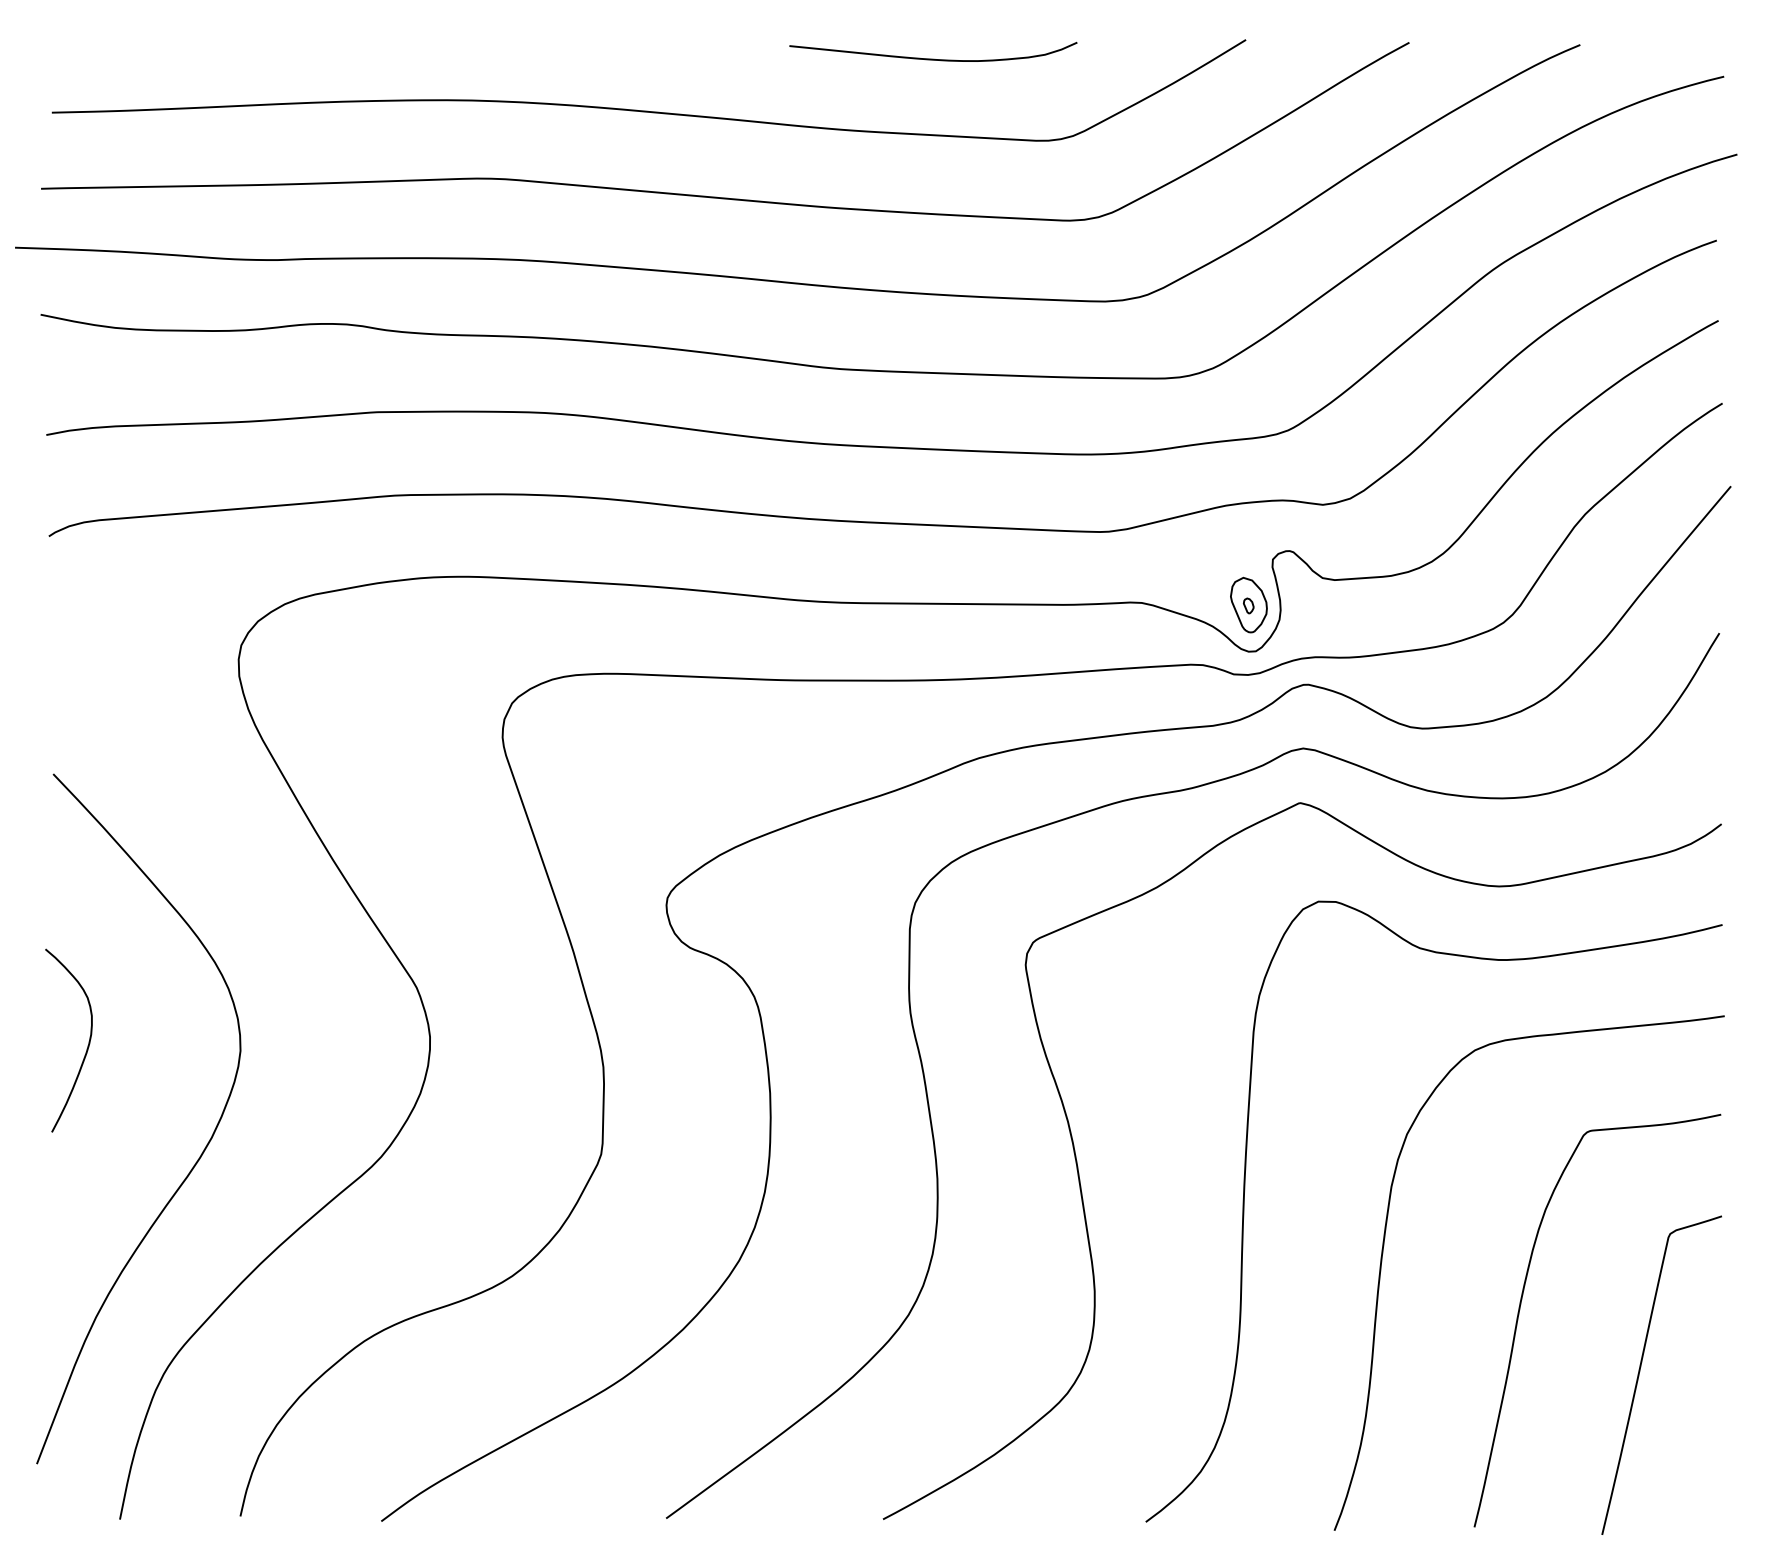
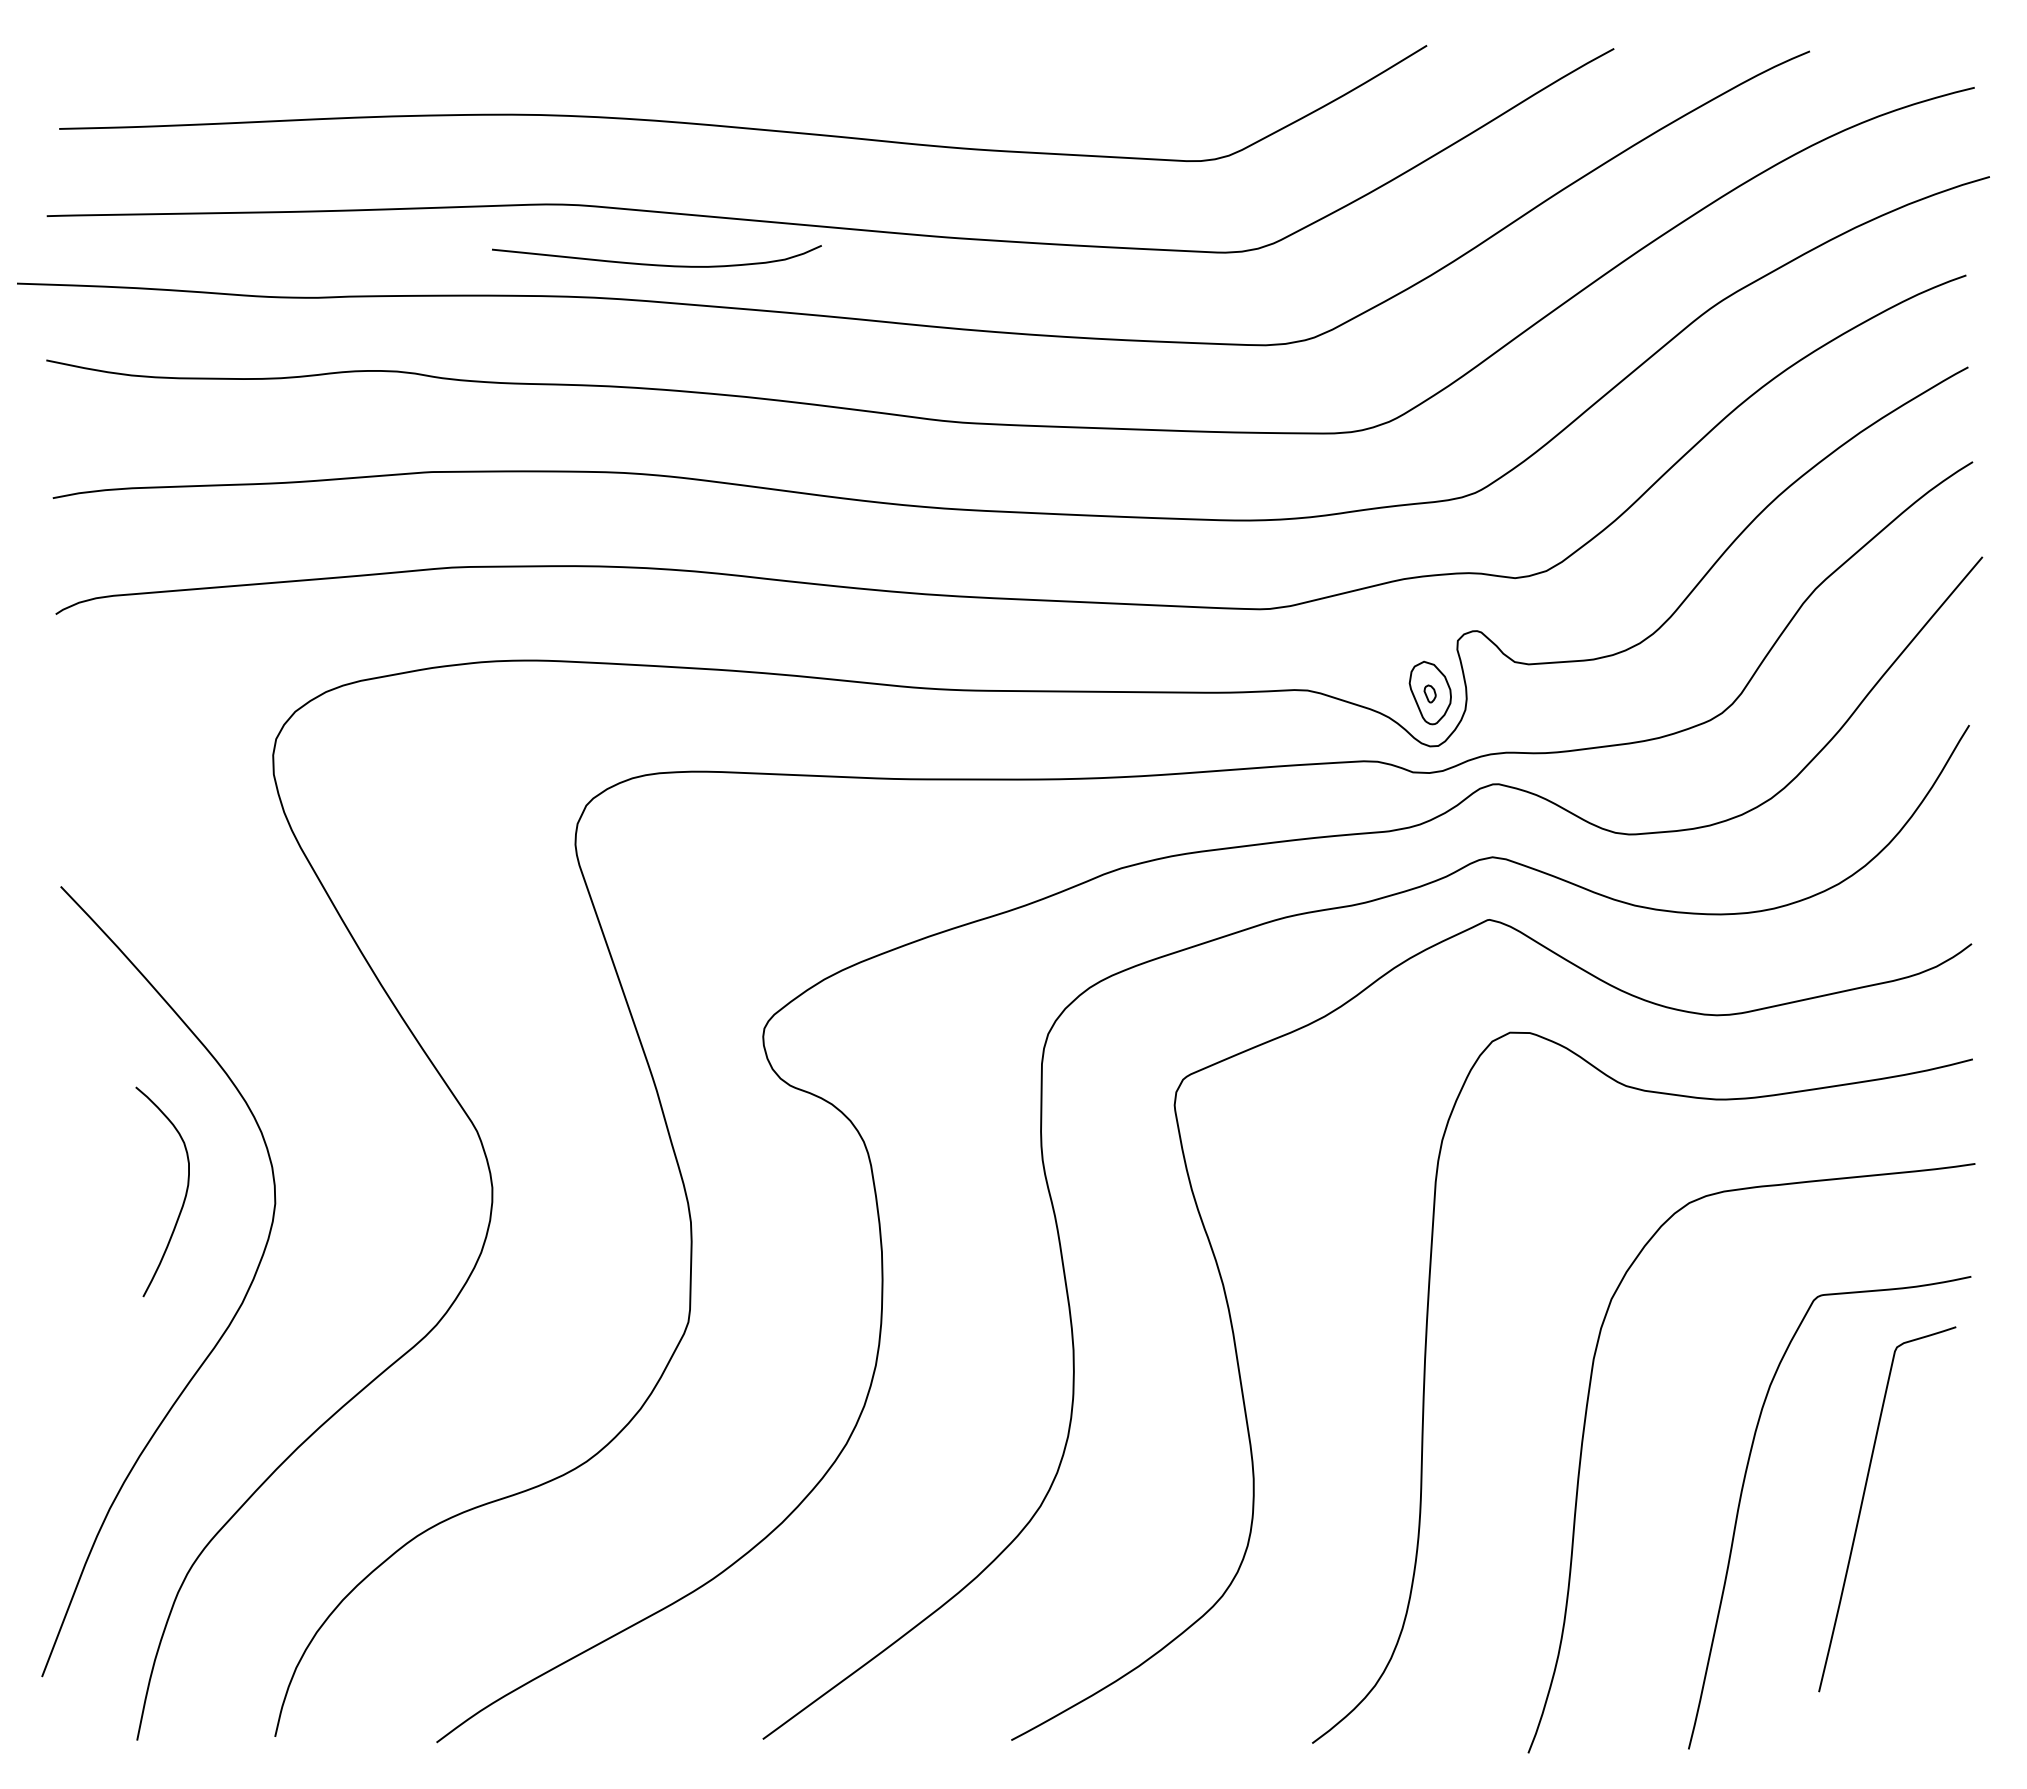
curve: (933, 59) -> (656, 264), moved
curve: (87, 1047) -> (183, 1199), moved
curve: (1640, 1372) -> (1862, 1506), moved

